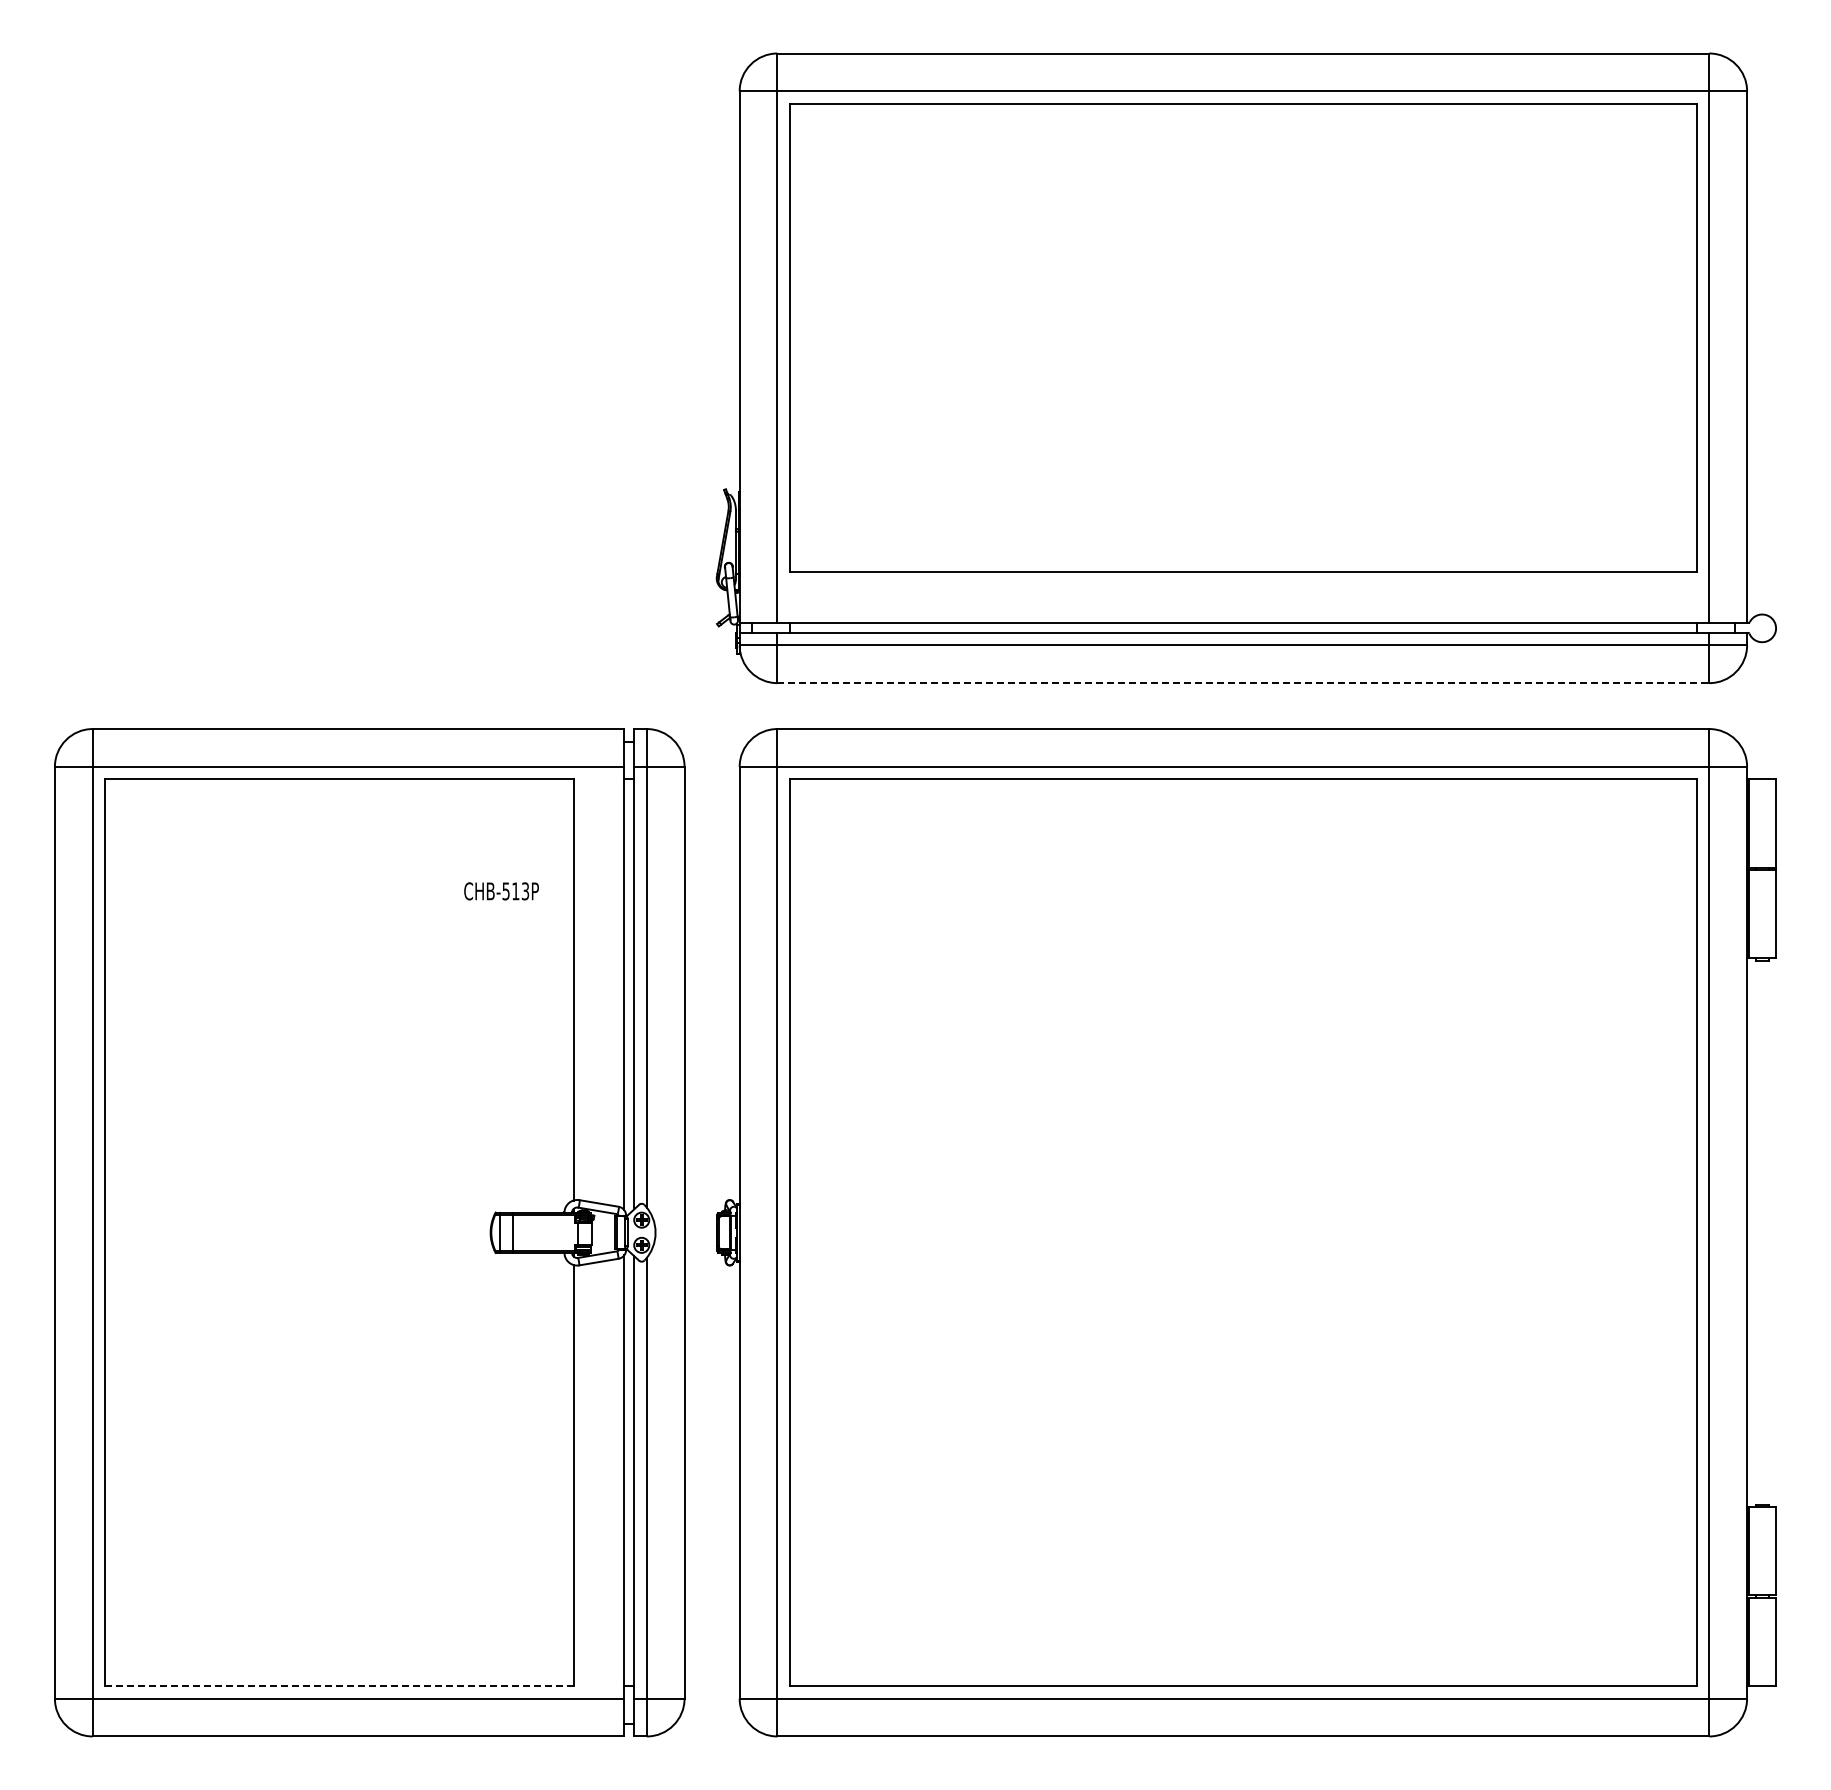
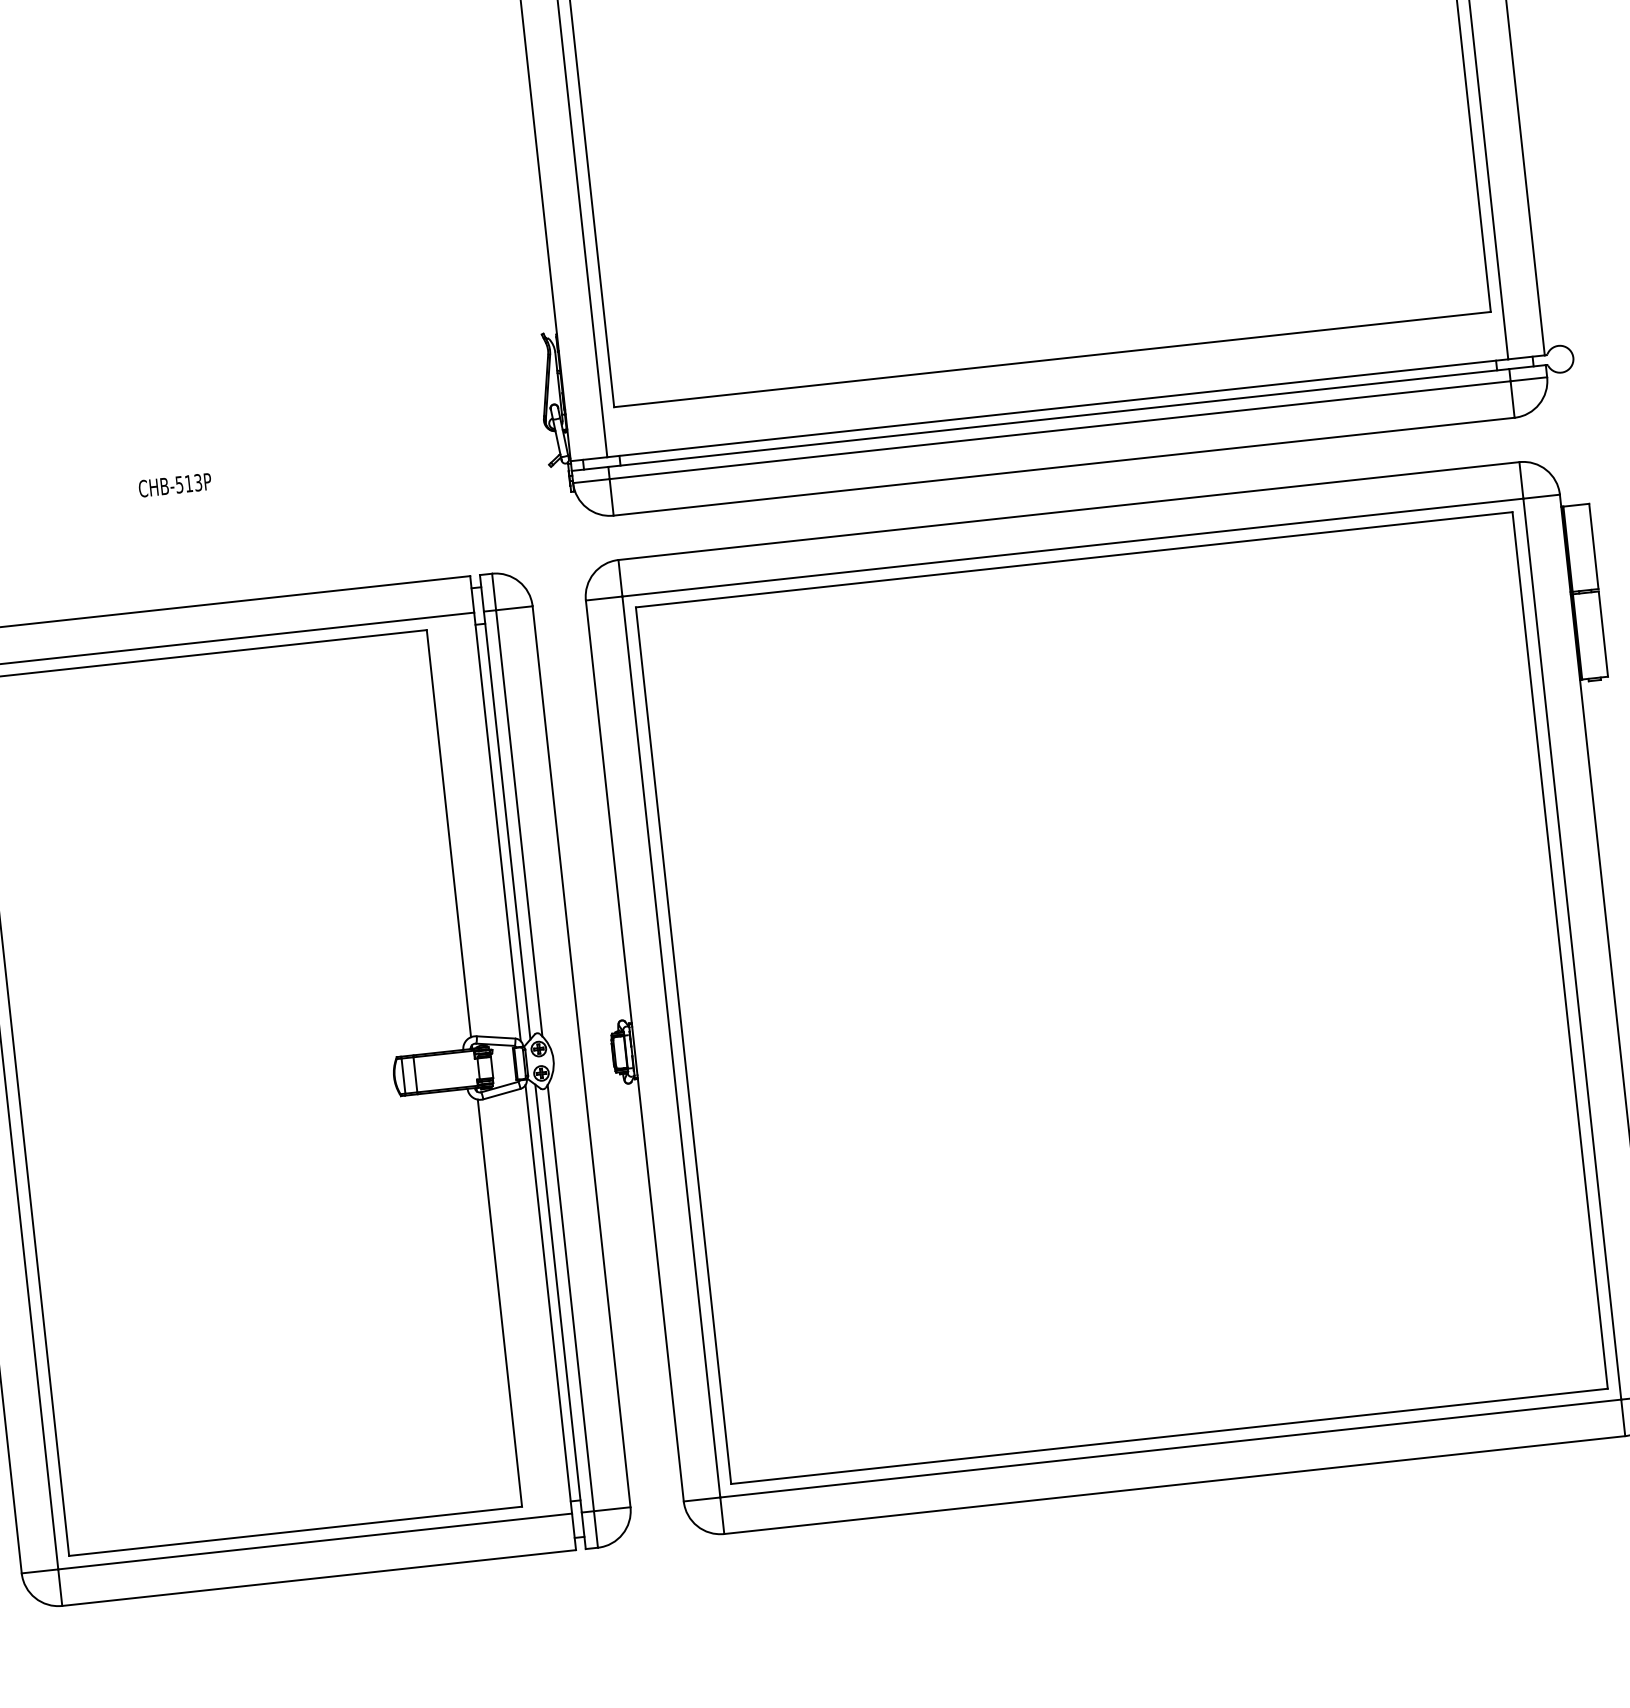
line: (1243, 683) -> (1064, 467), dashed -> solid
text: (501, 891) -> (175, 485), moved
line: (339, 1686) -> (295, 1531), dashed -> solid

